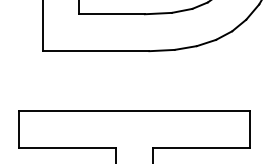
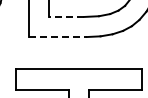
line: (111, 13) -> (66, 16), solid -> dashed
line: (97, 52) -> (58, 37), solid -> dashed

